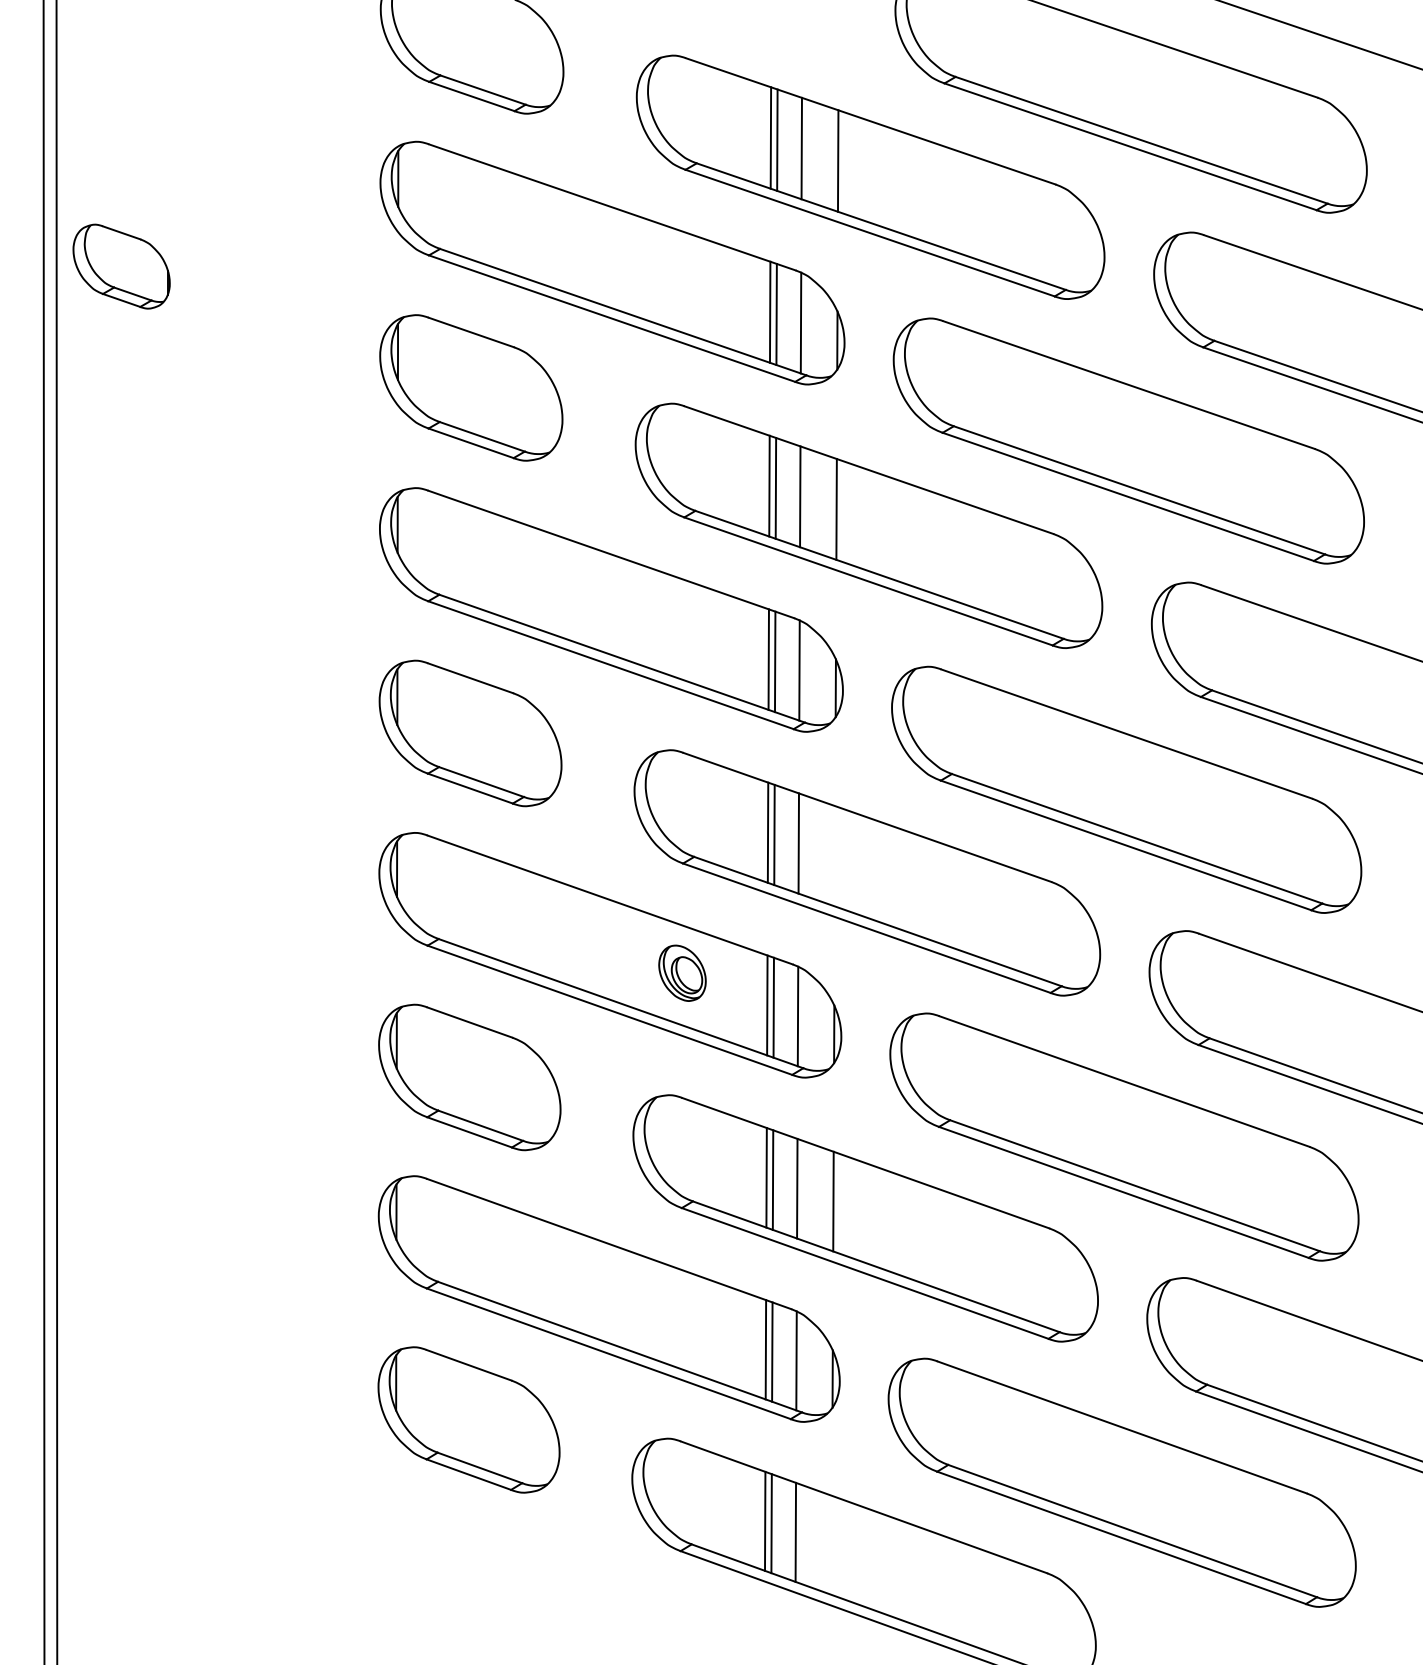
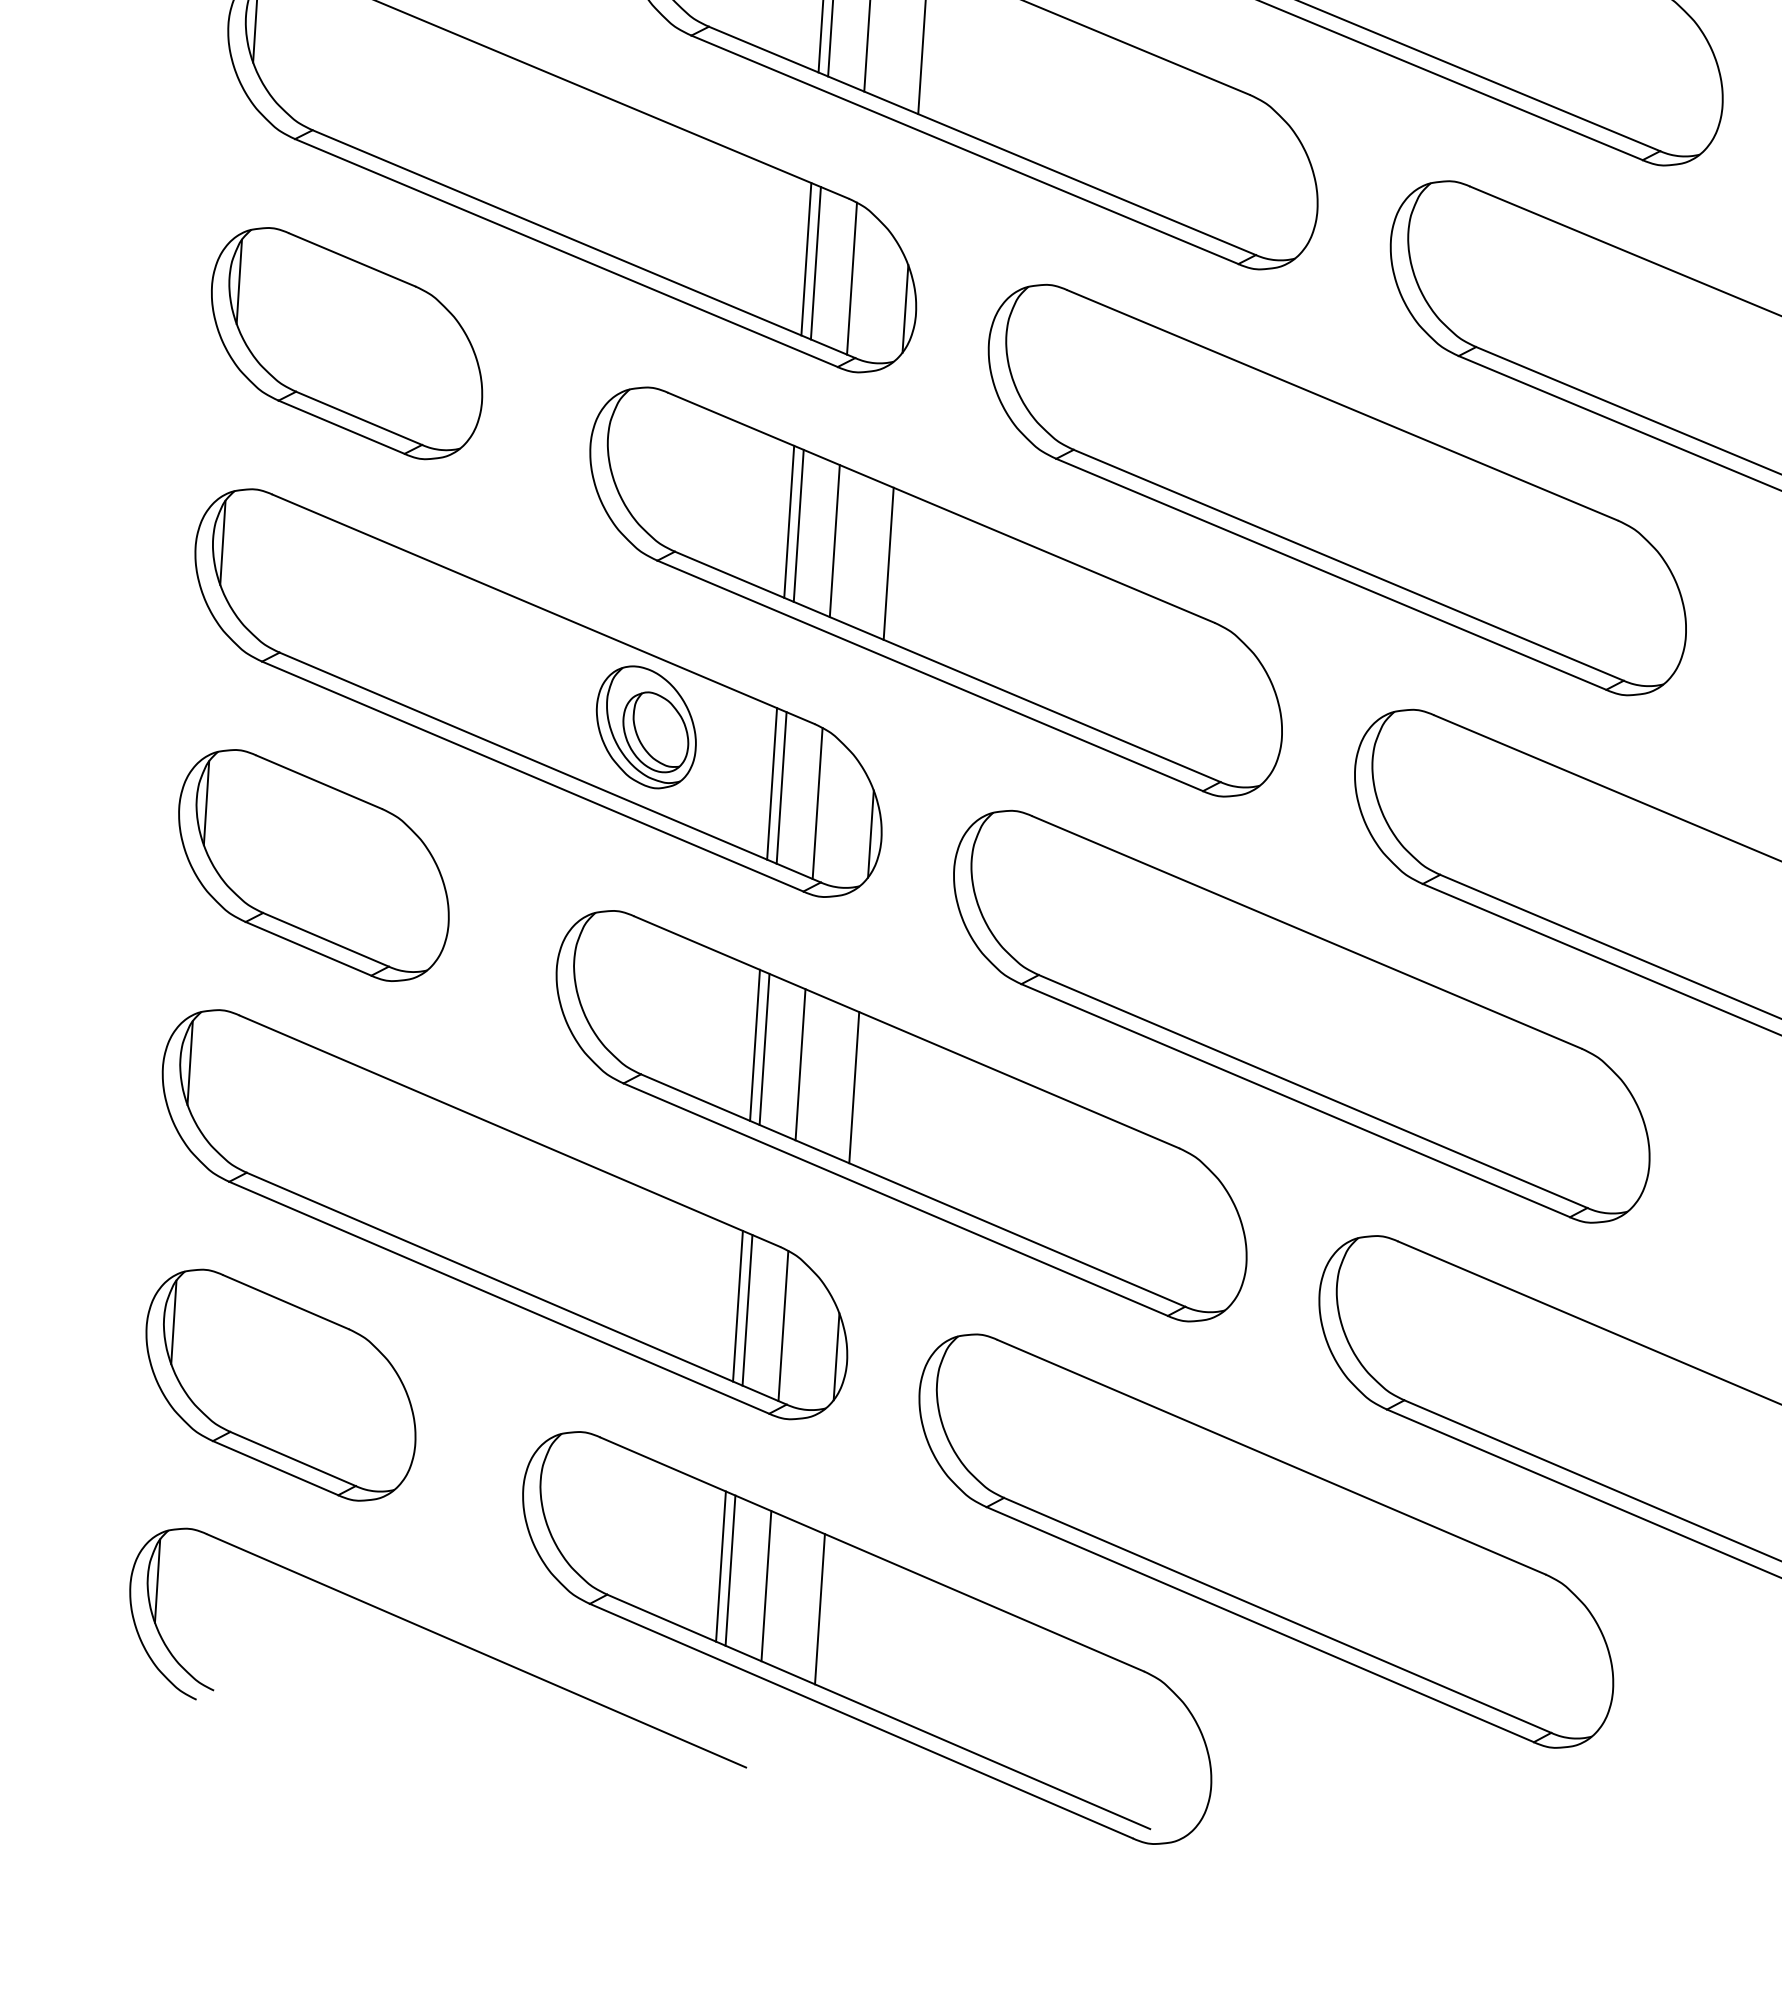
line: (834, 856) -> (887, 564), added
part: (682, 972) -> (646, 725), size x1.43
line: (831, 1544) -> (819, 1607), added
part: (585, 1579) -> (442, 1638), added

